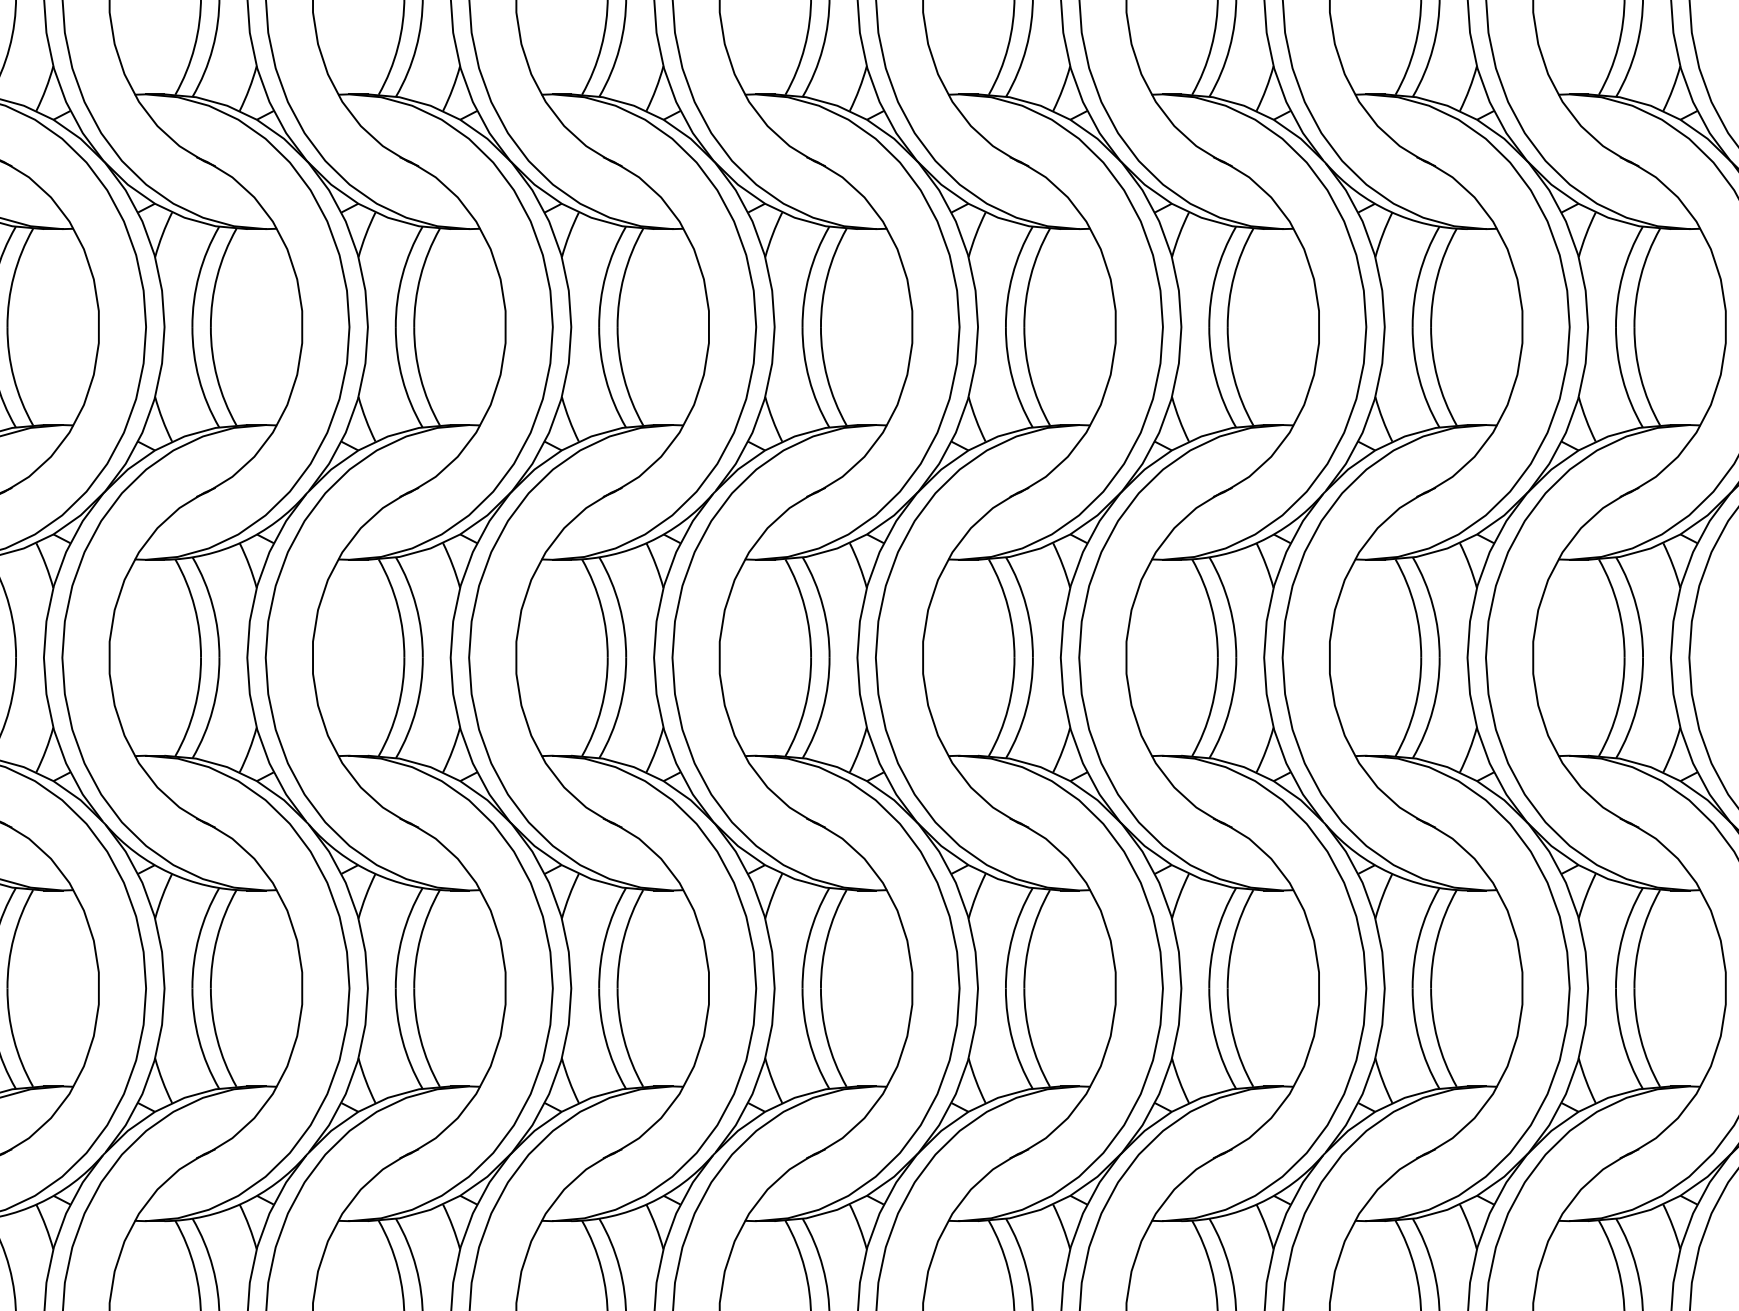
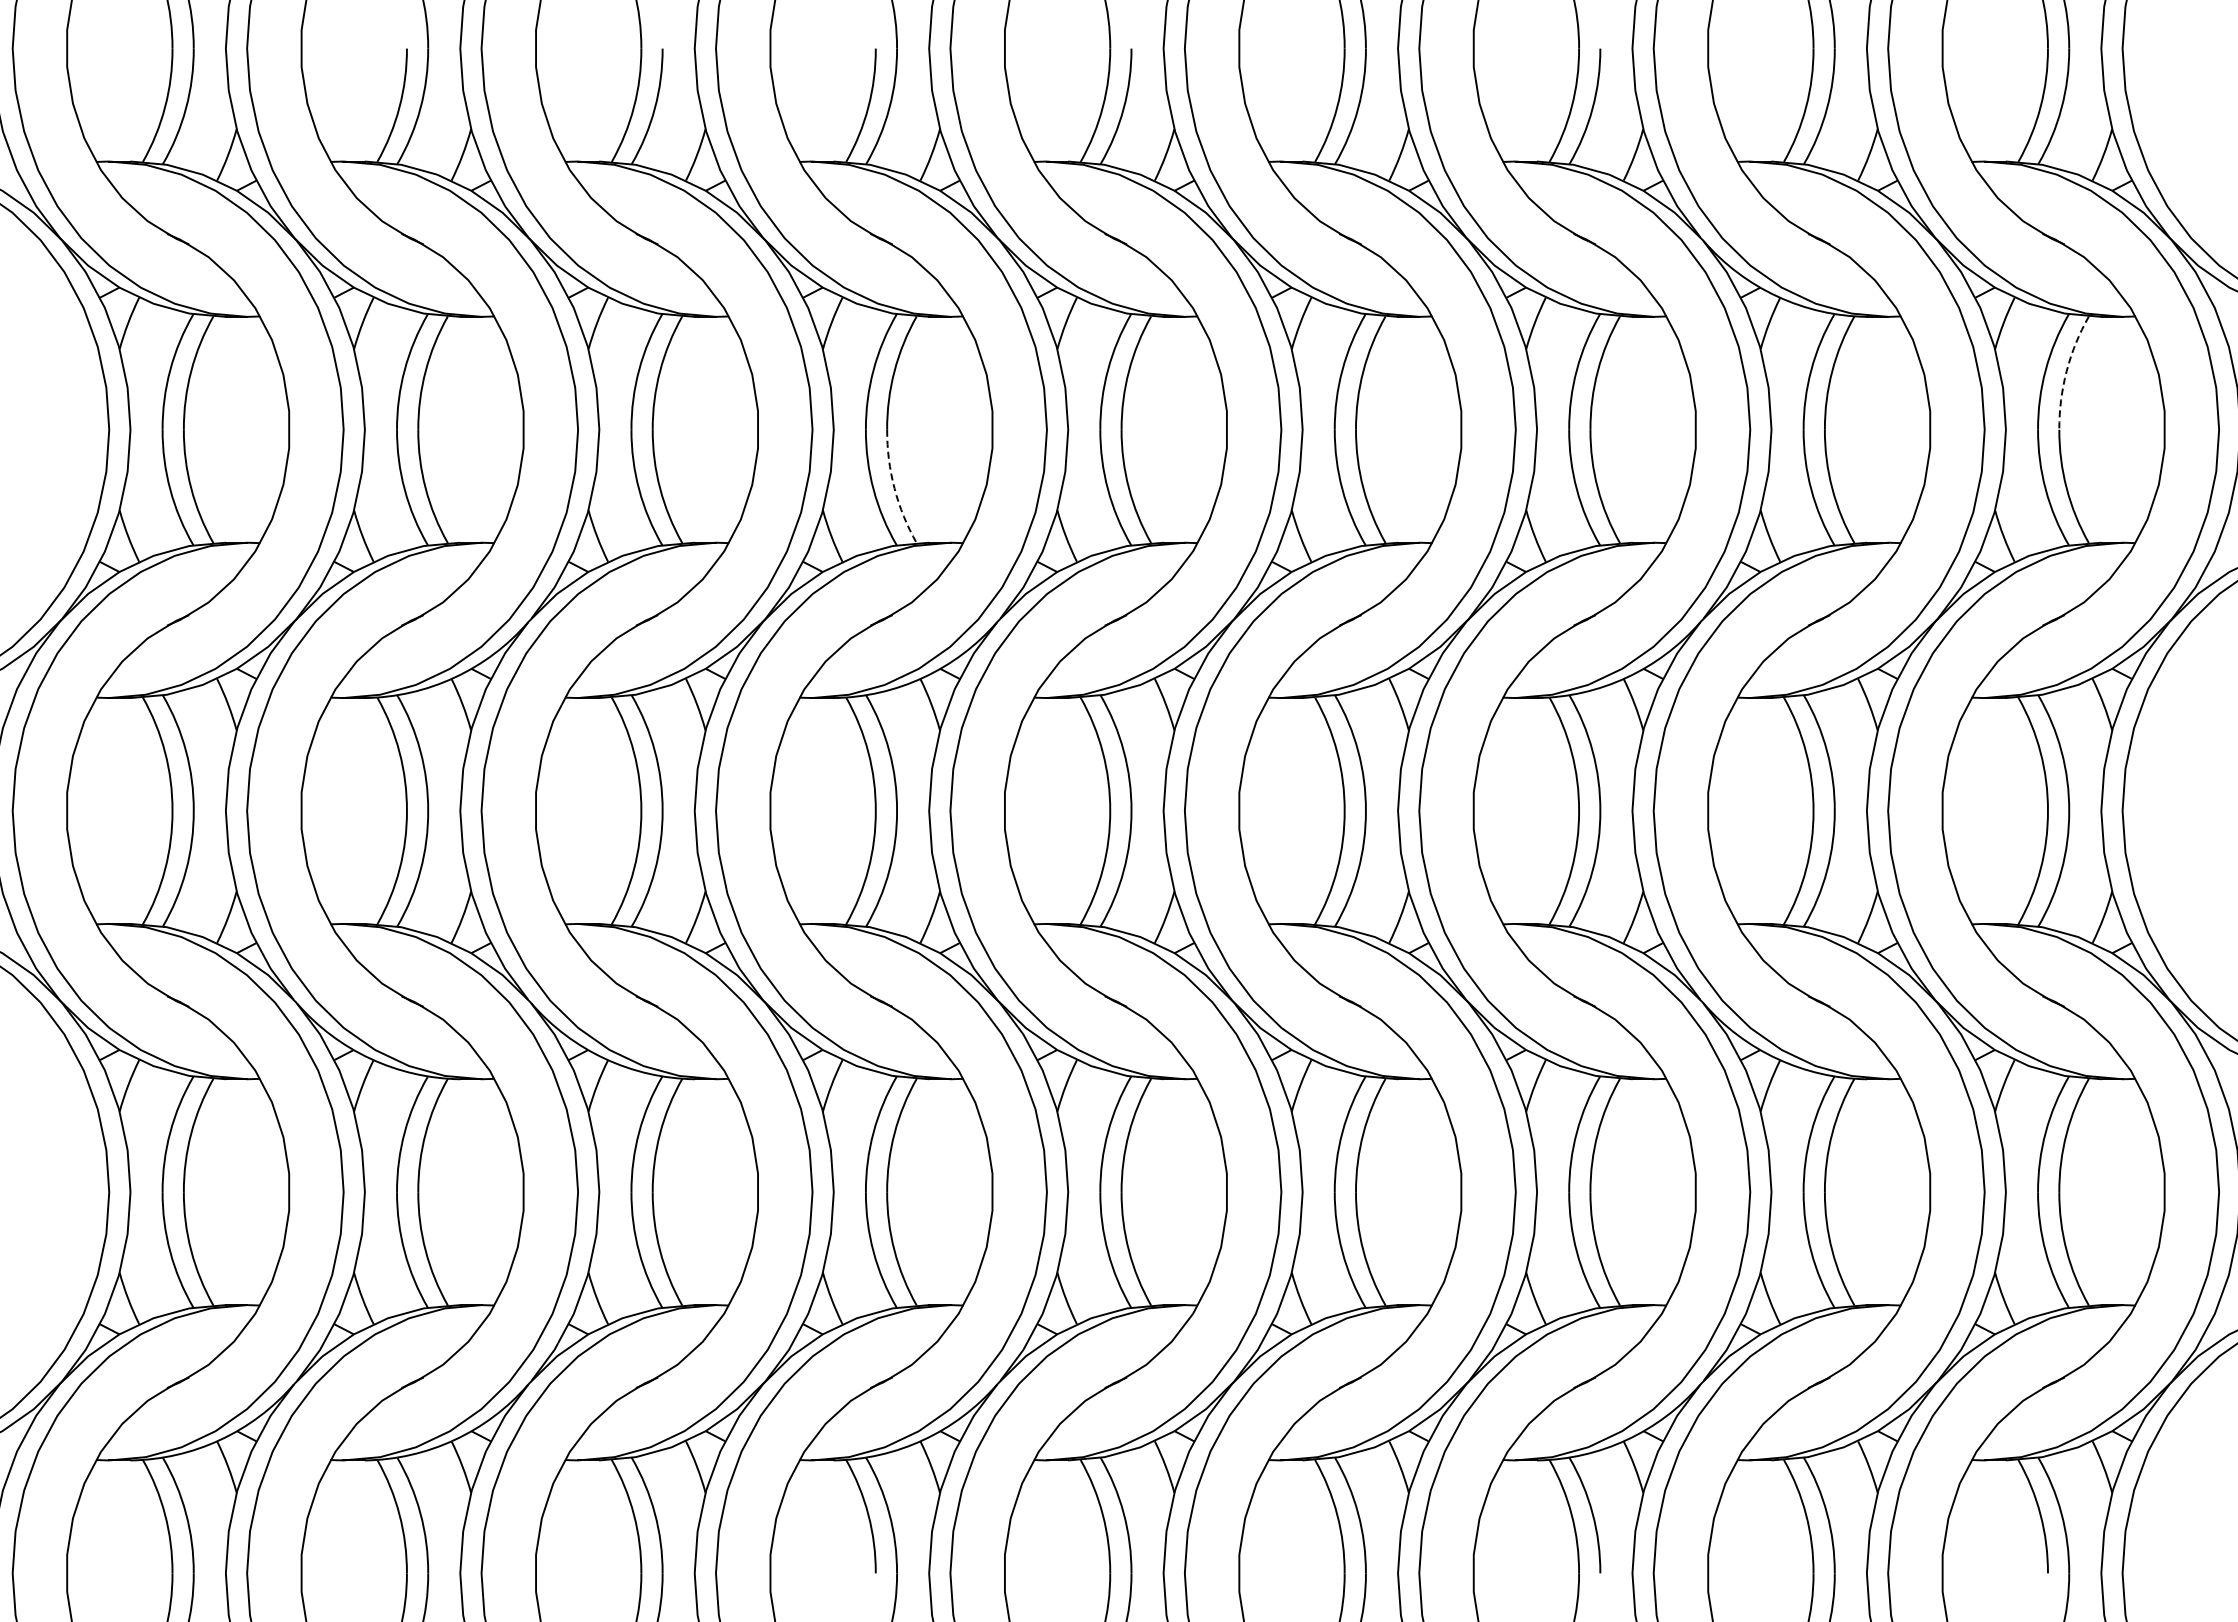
arc: (1640, 276) -> (2066, 371), solid -> dashed
arc: (623, 378) -> (894, 488), solid -> dashed

